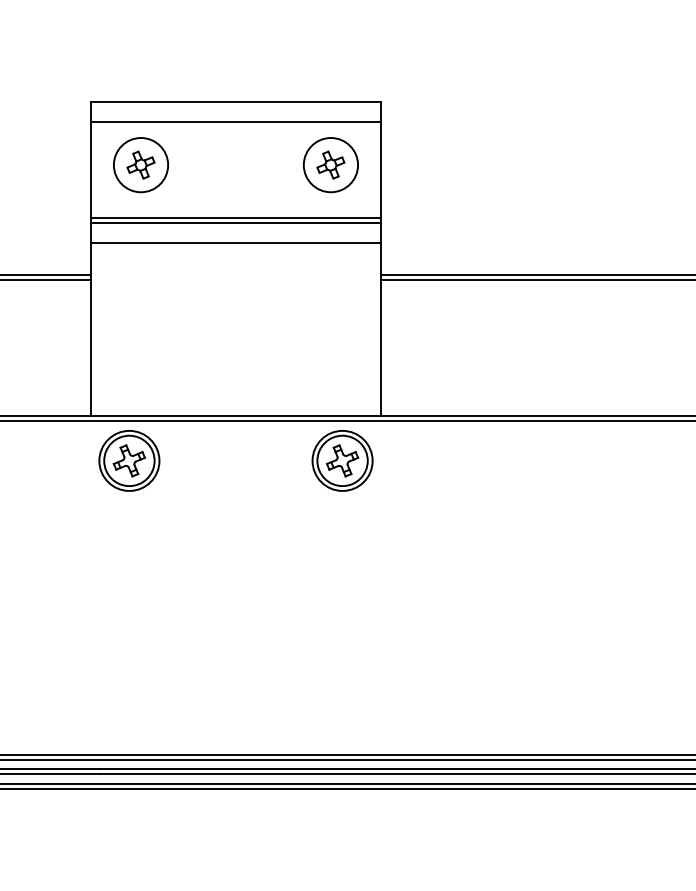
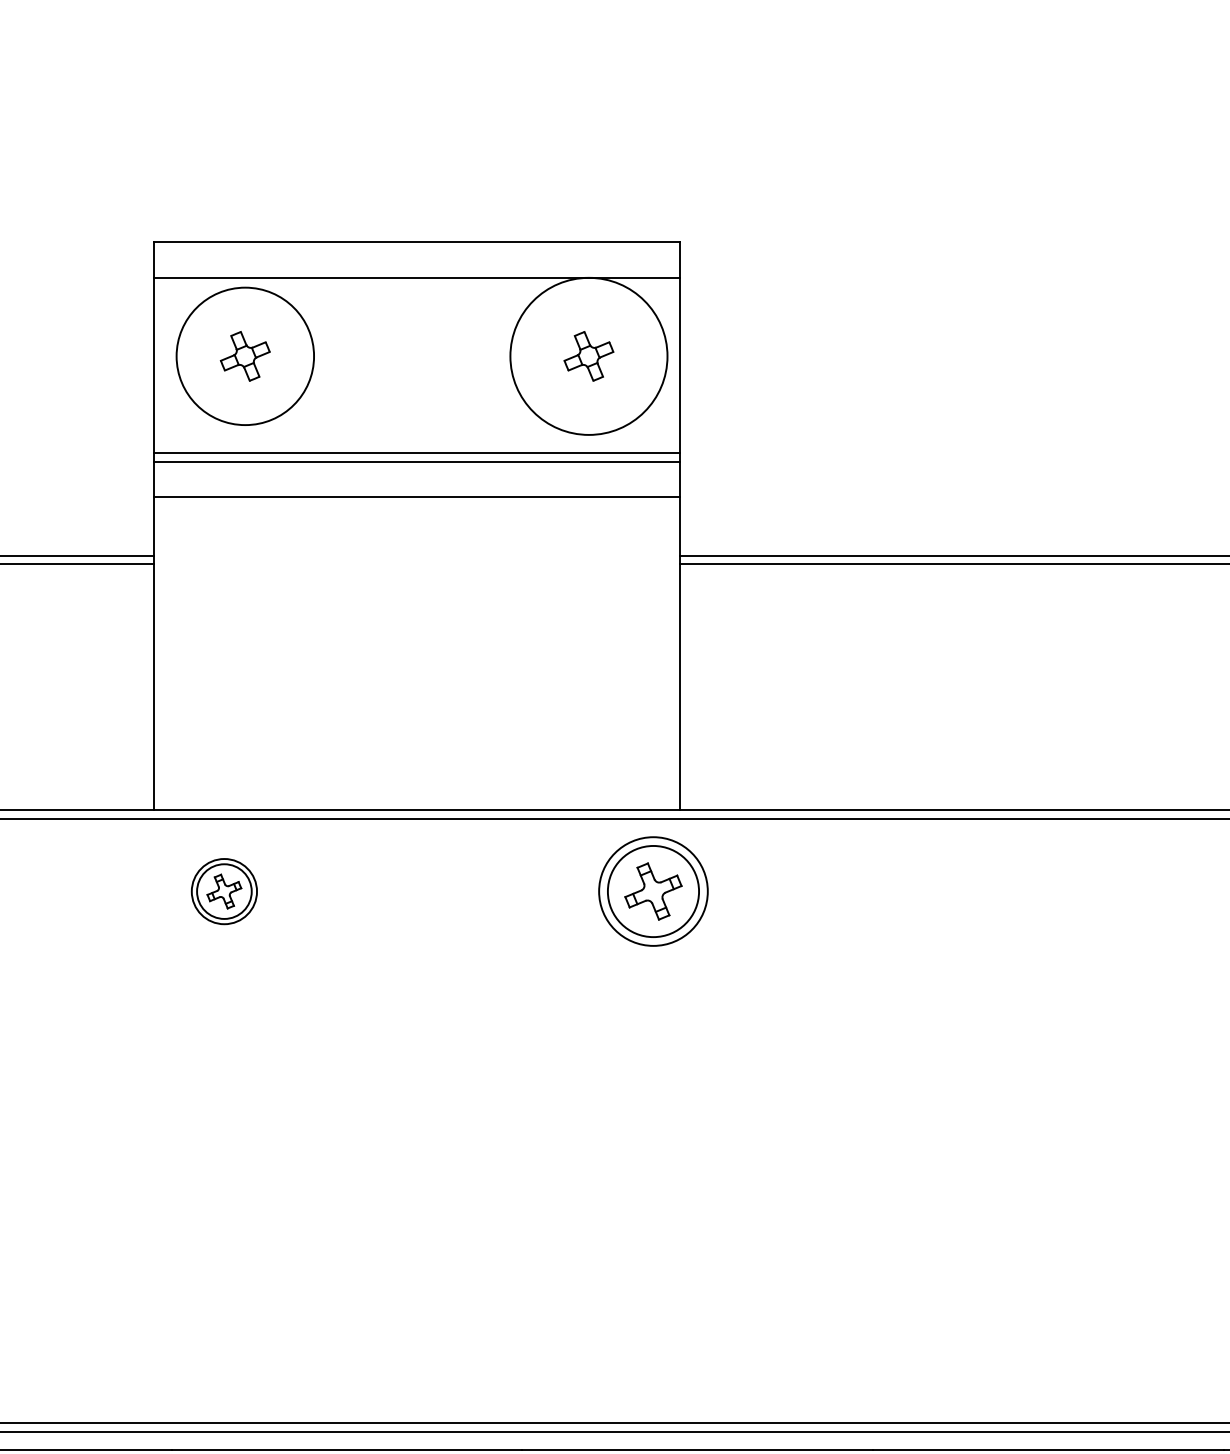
circle: (140, 165) -> (244, 357), size x1.4
circle: (330, 165) -> (588, 357), size x1.6
part: (129, 460) -> (224, 890), size x0.6
part: (342, 460) -> (653, 890), moved

